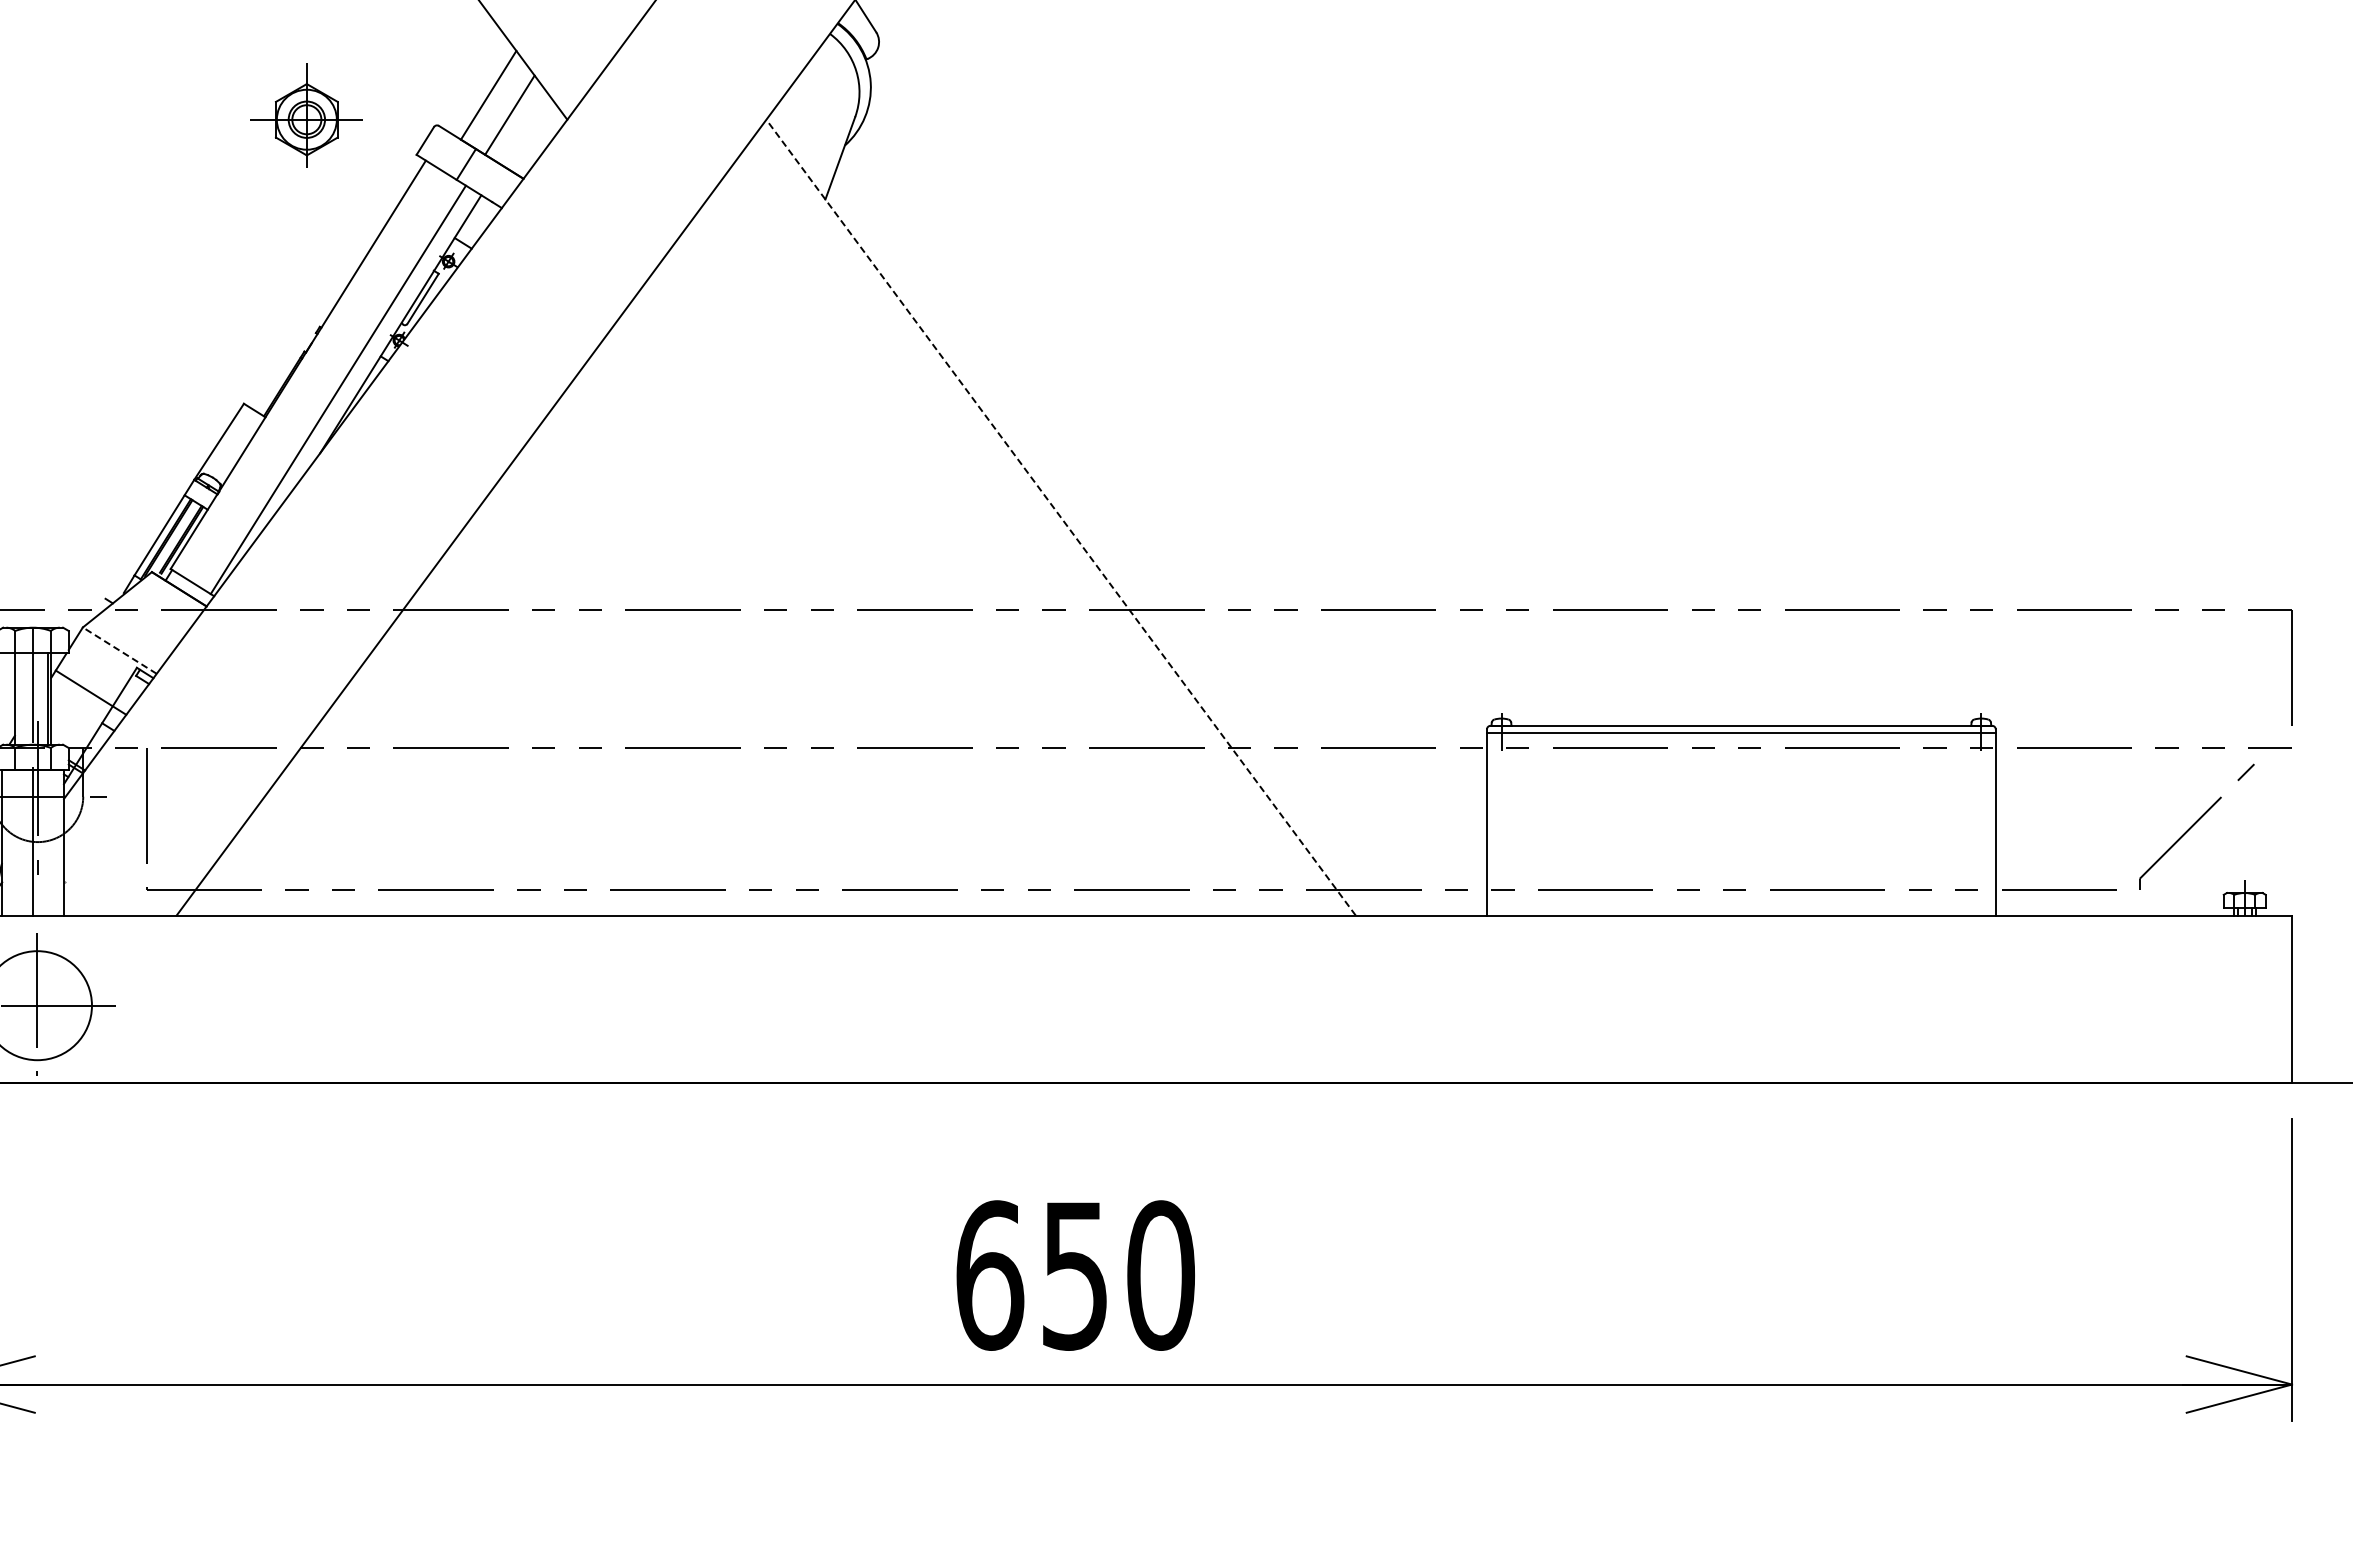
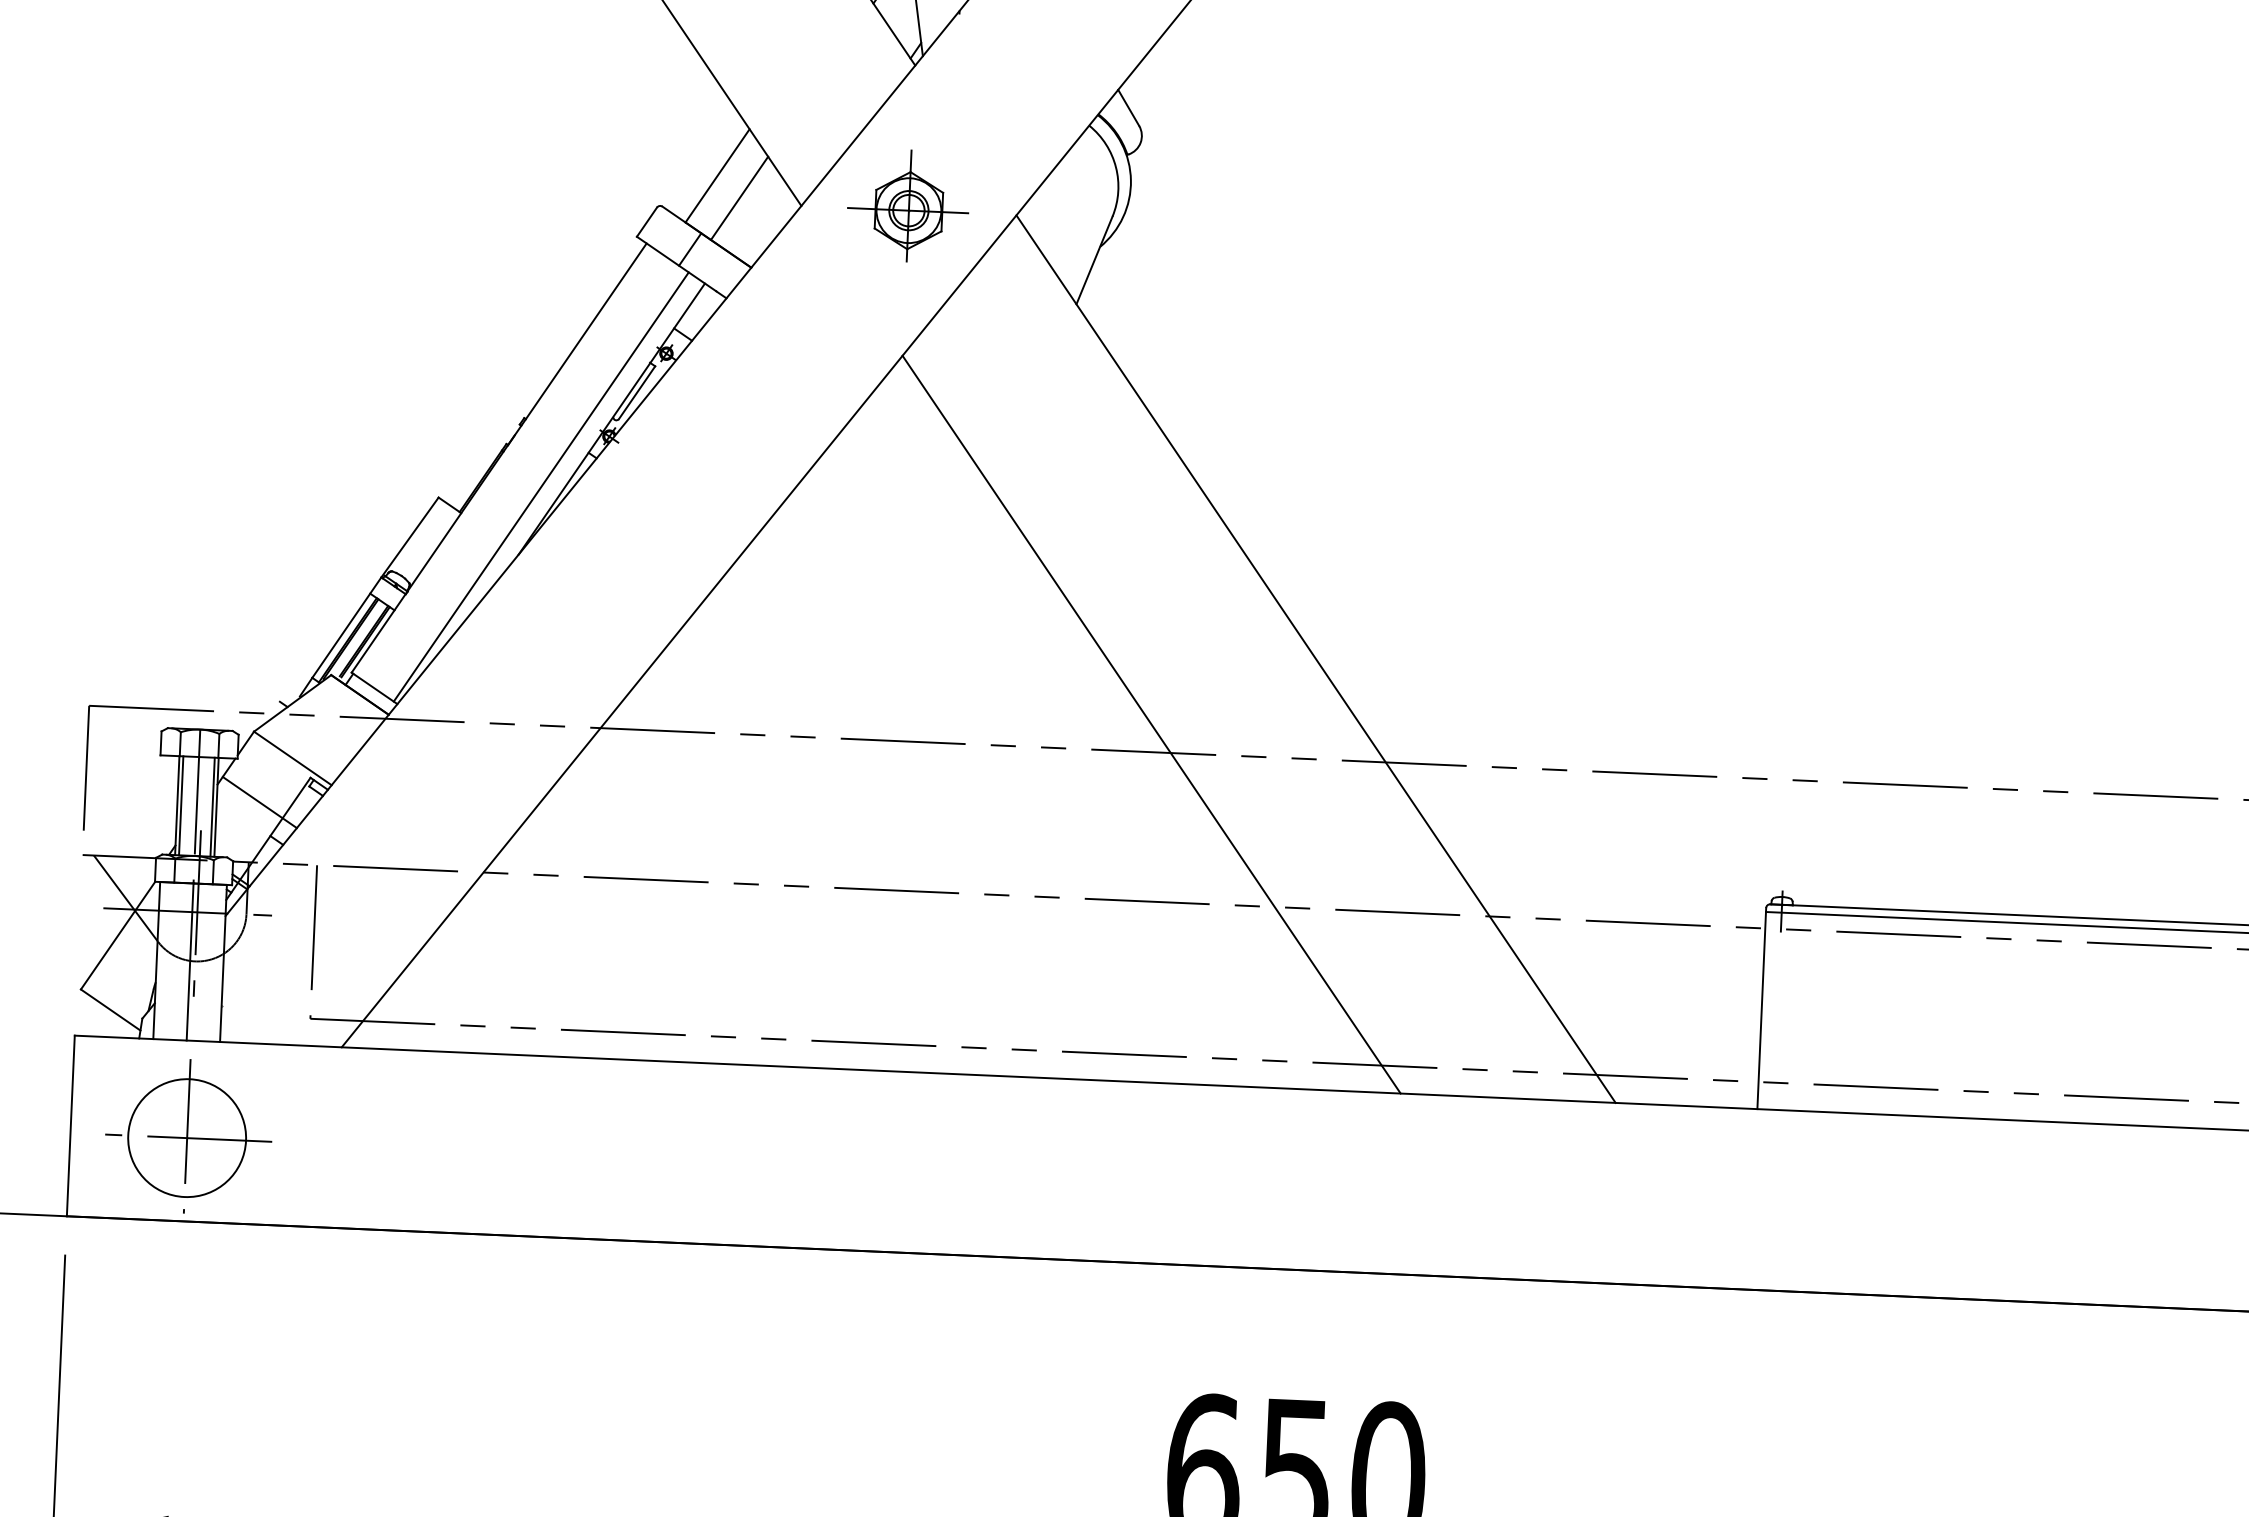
part: (306, 115) -> (908, 206), moved
line: (1060, 517) -> (1315, 658), dashed -> solid
line: (911, 584) -> (1151, 724), added
line: (119, 650) -> (292, 758), dashed -> solid
line: (18, 698) -> (181, 805), added

